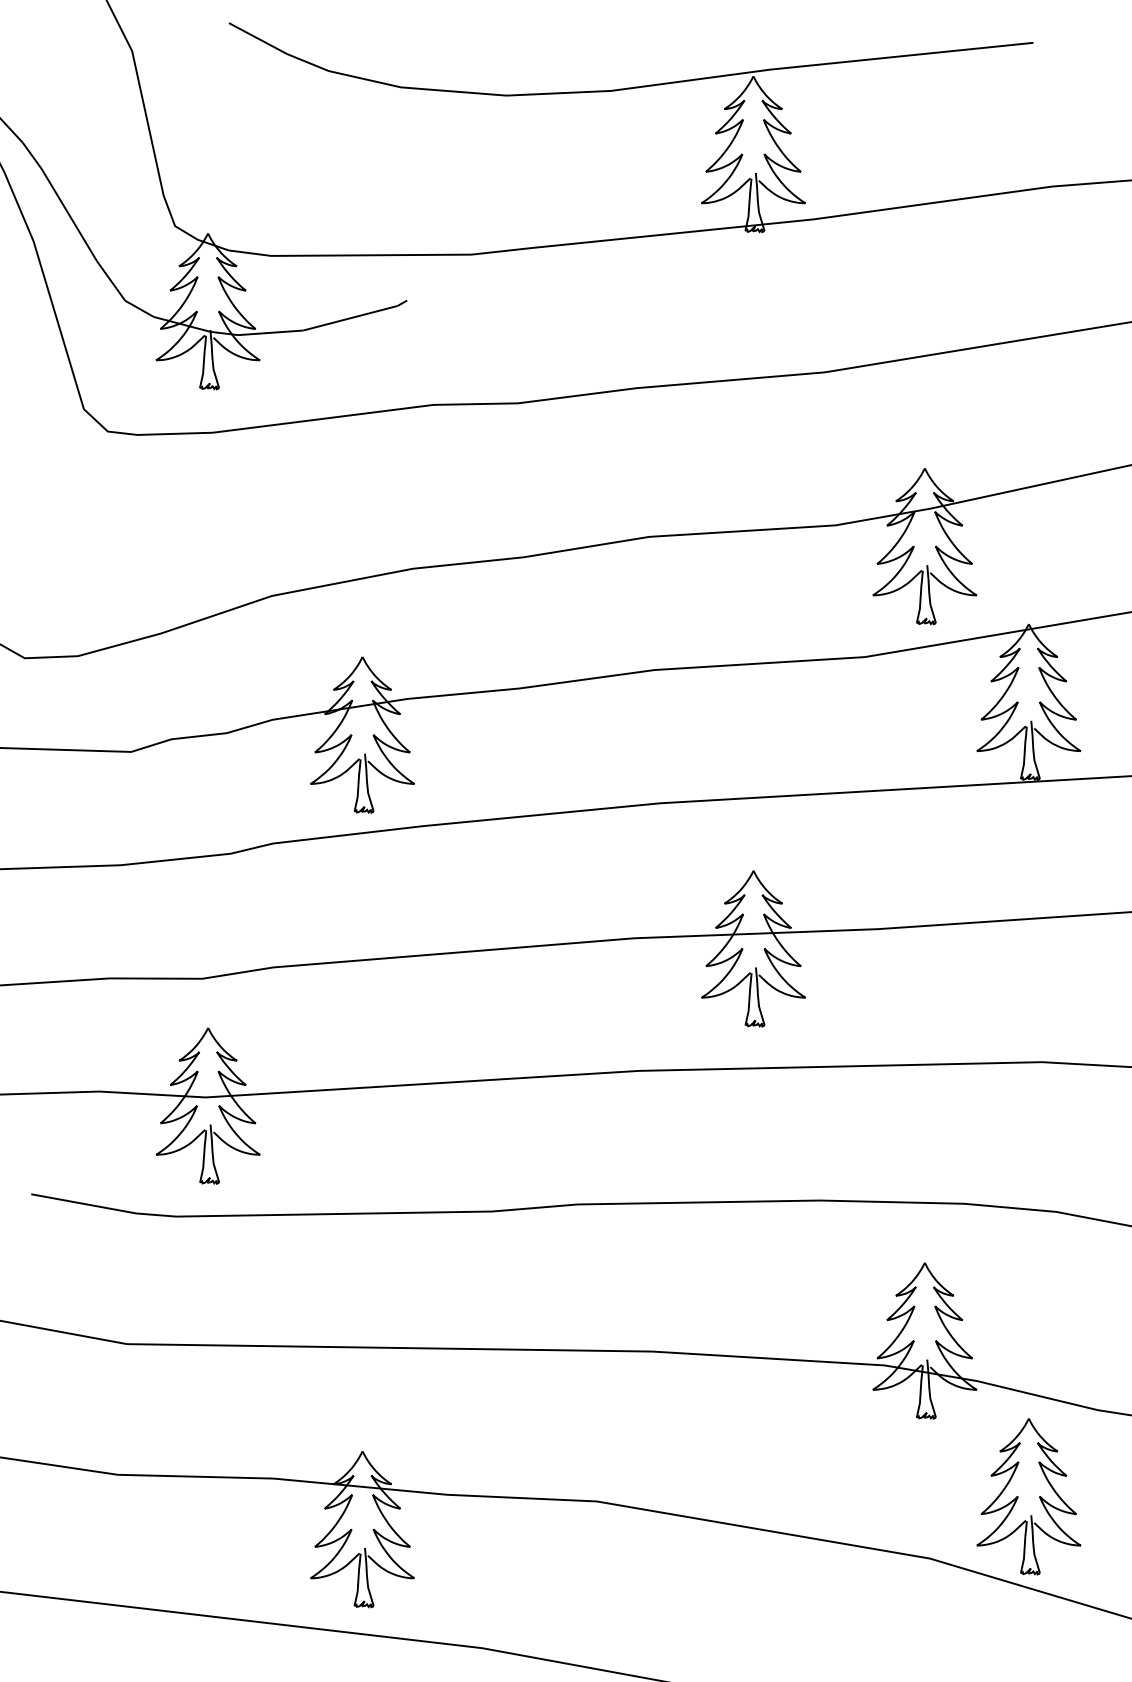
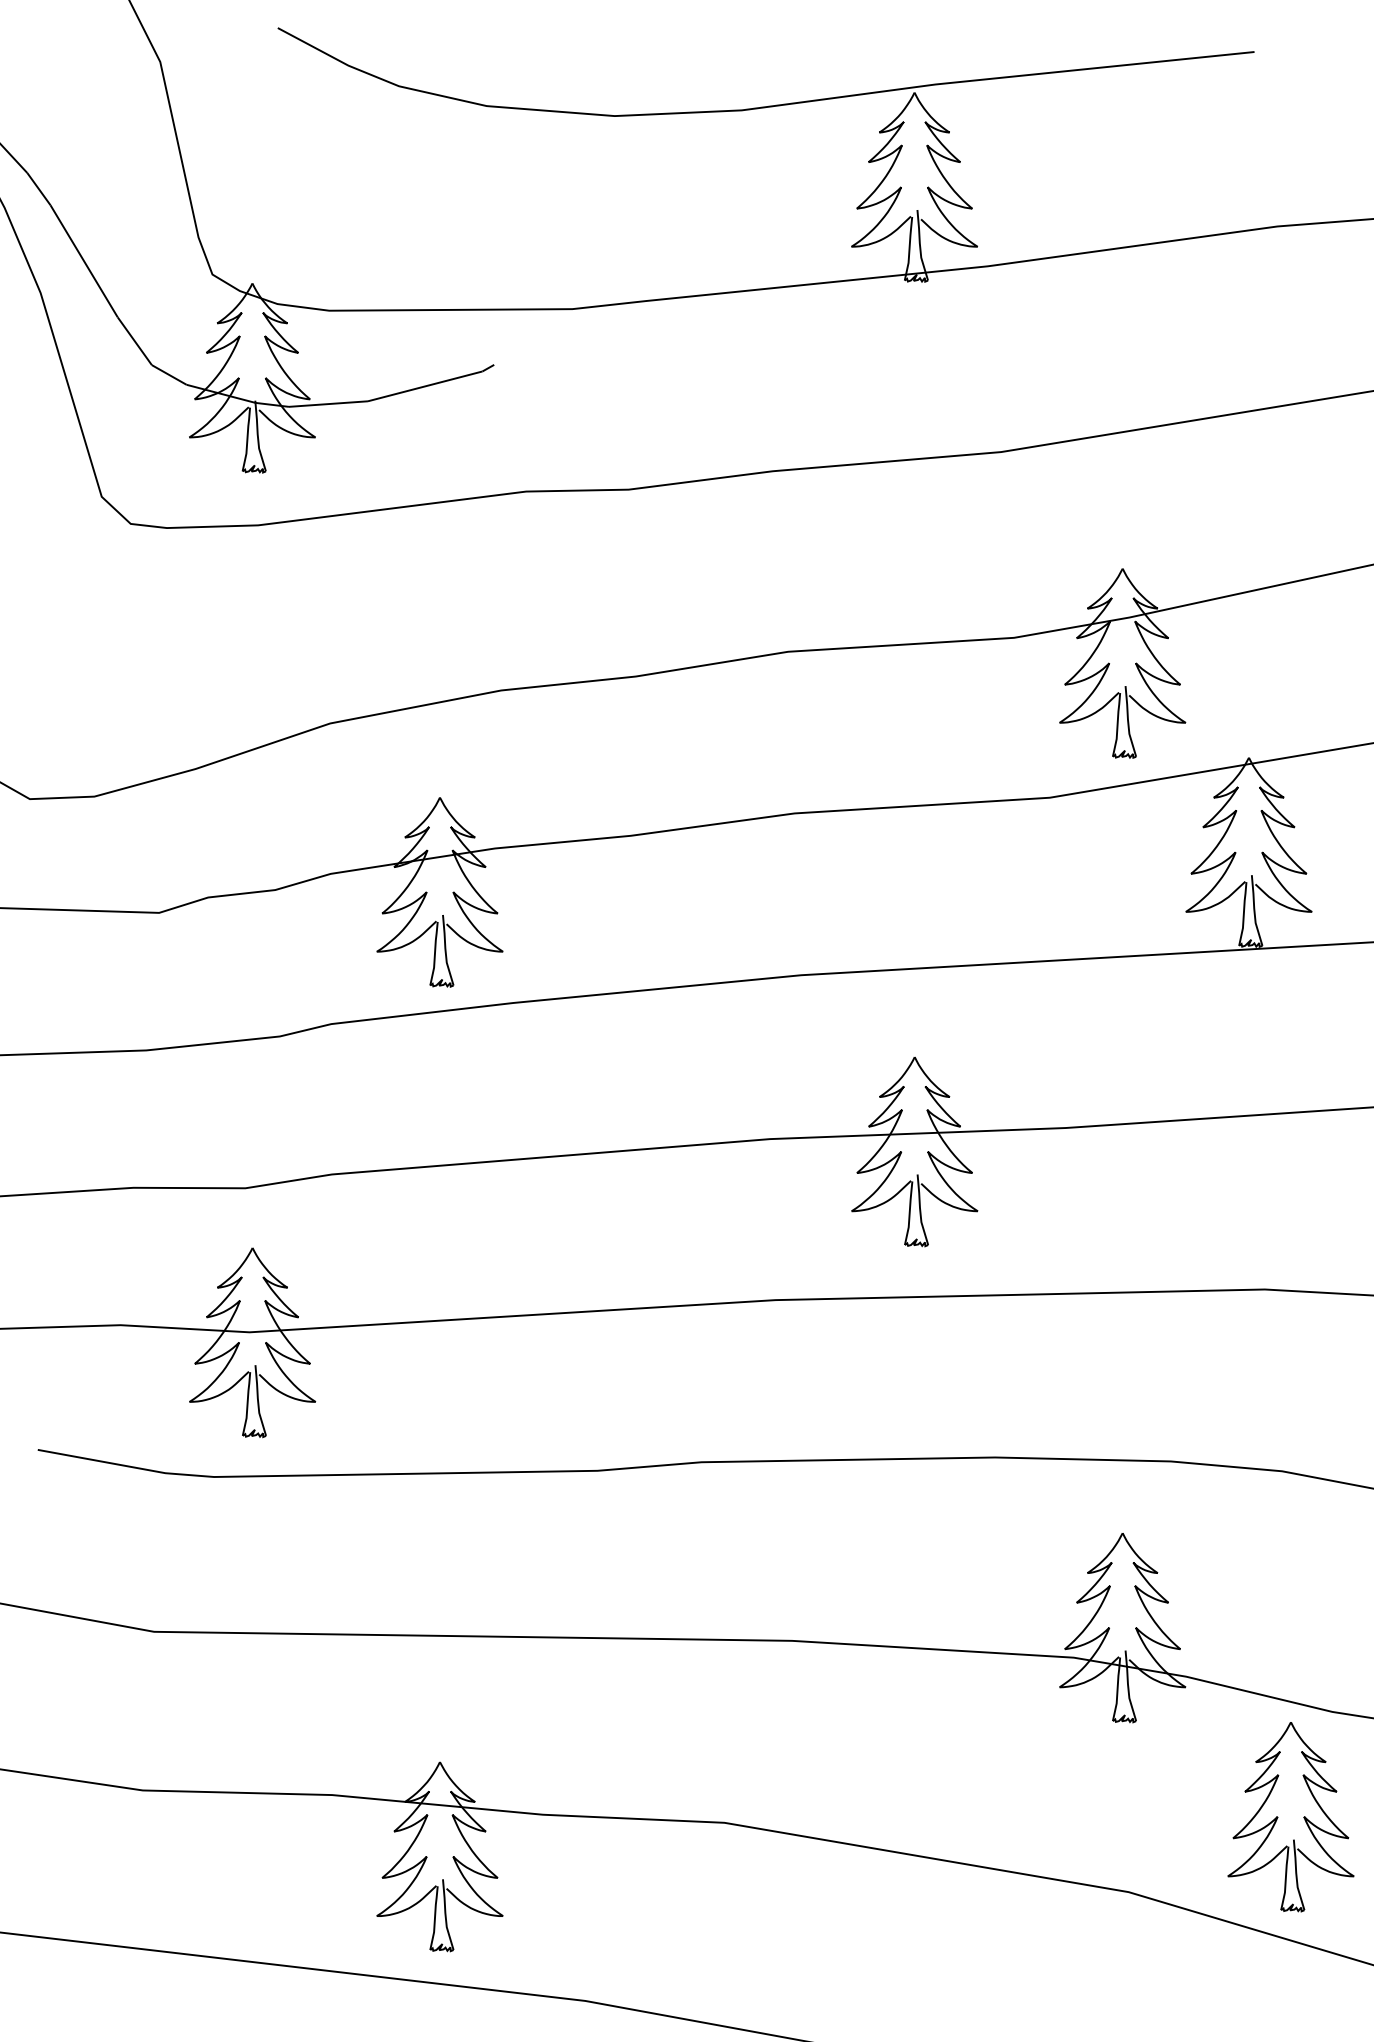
part: (1018, 1497) -> (1278, 1817), moved

